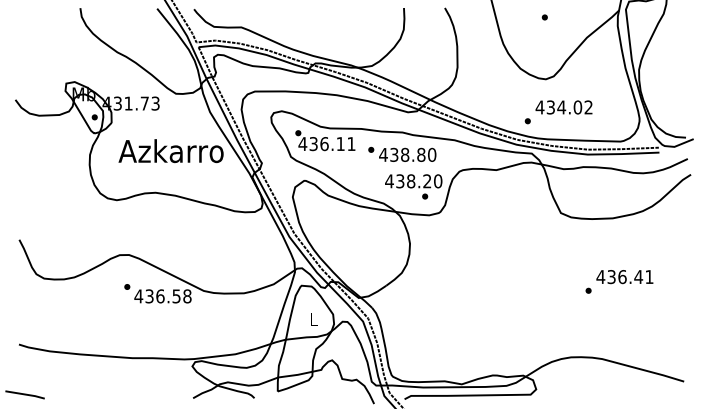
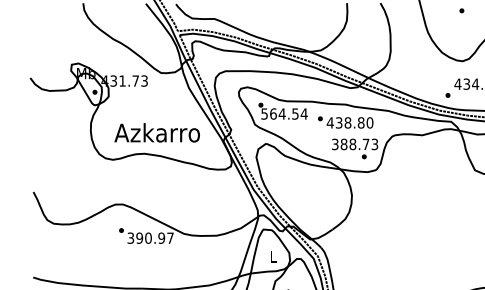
text: (326, 144) -> (283, 114), 436.11 -> 564.54
text: (170, 151) -> (156, 133), moved
text: (413, 181) -> (354, 144), 438.20 -> 388.73
text: (162, 296) -> (150, 238), 436.58 -> 390.97

